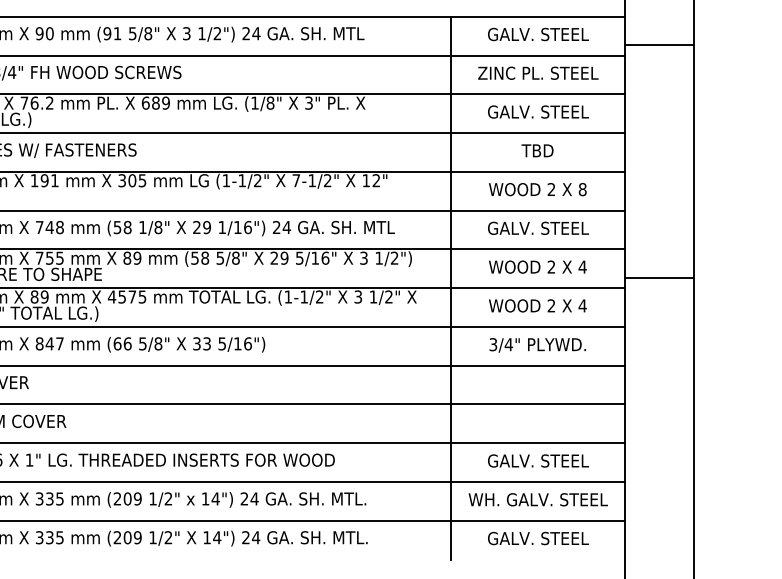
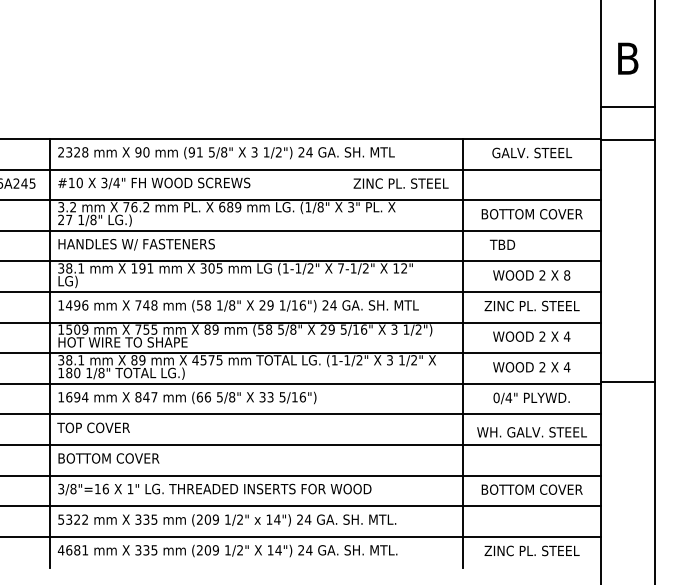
line: (659, 45) -> (627, 140), moved
text: (537, 73) -> (400, 183), moved
text: (537, 112) -> (531, 214), GALV. STEEL -> BOTTOM COVER
text: (537, 150) -> (502, 244), moved
text: (537, 227) -> (531, 305), GALV. STEEL -> ZINC PL. STEEL
line: (659, 278) -> (627, 382), moved
text: (493, 344) -> (496, 397), 3/4" -> 0/4"
text: (537, 460) -> (531, 489), GALV. STEEL -> BOTTOM COVER
text: (537, 499) -> (531, 432), moved
text: (537, 537) -> (531, 550), GALV. STEEL -> ZINC PL. STEEL

